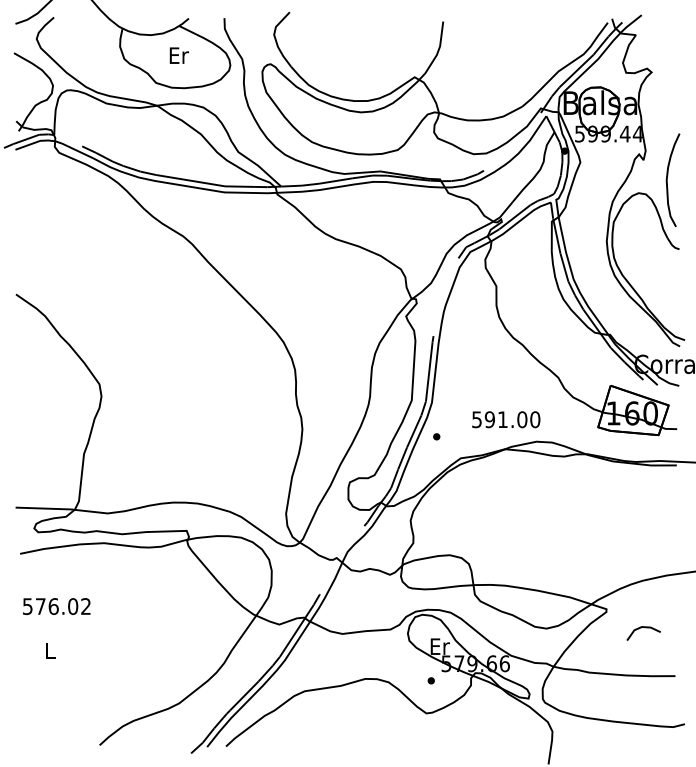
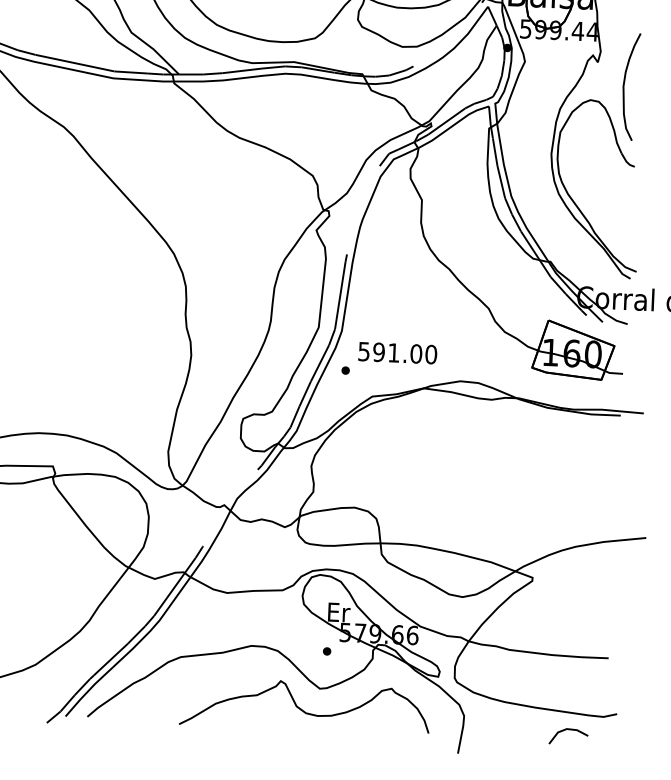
text: (506, 419) -> (398, 352), moved
line: (644, 628) -> (569, 730), moved
curve: (413, 732) -> (304, 710), added

